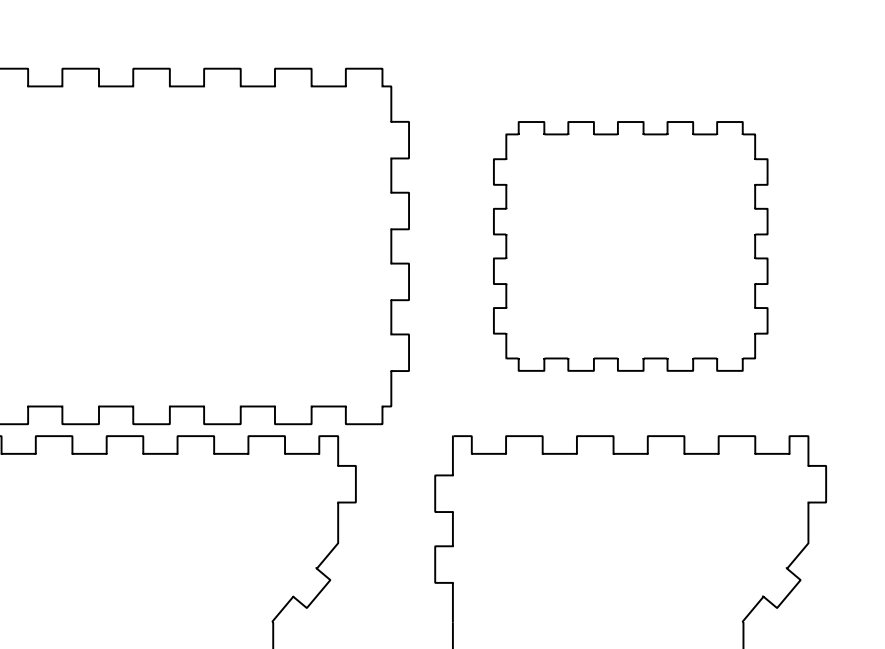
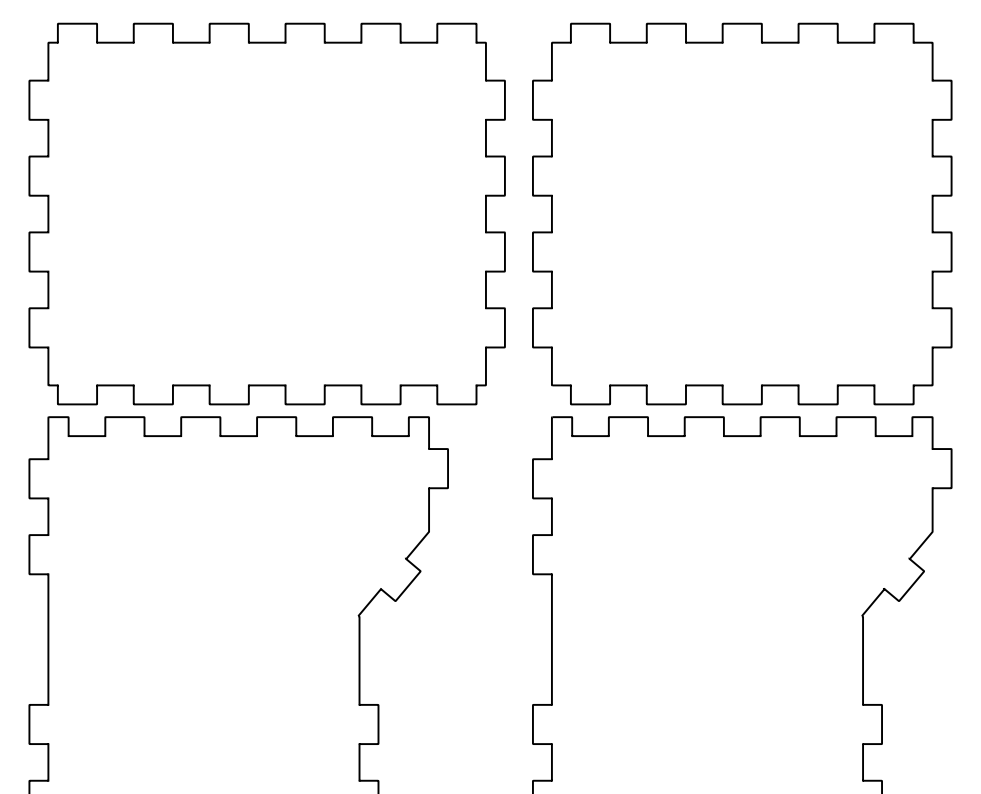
part: (630, 245) -> (742, 213), size x1.43

